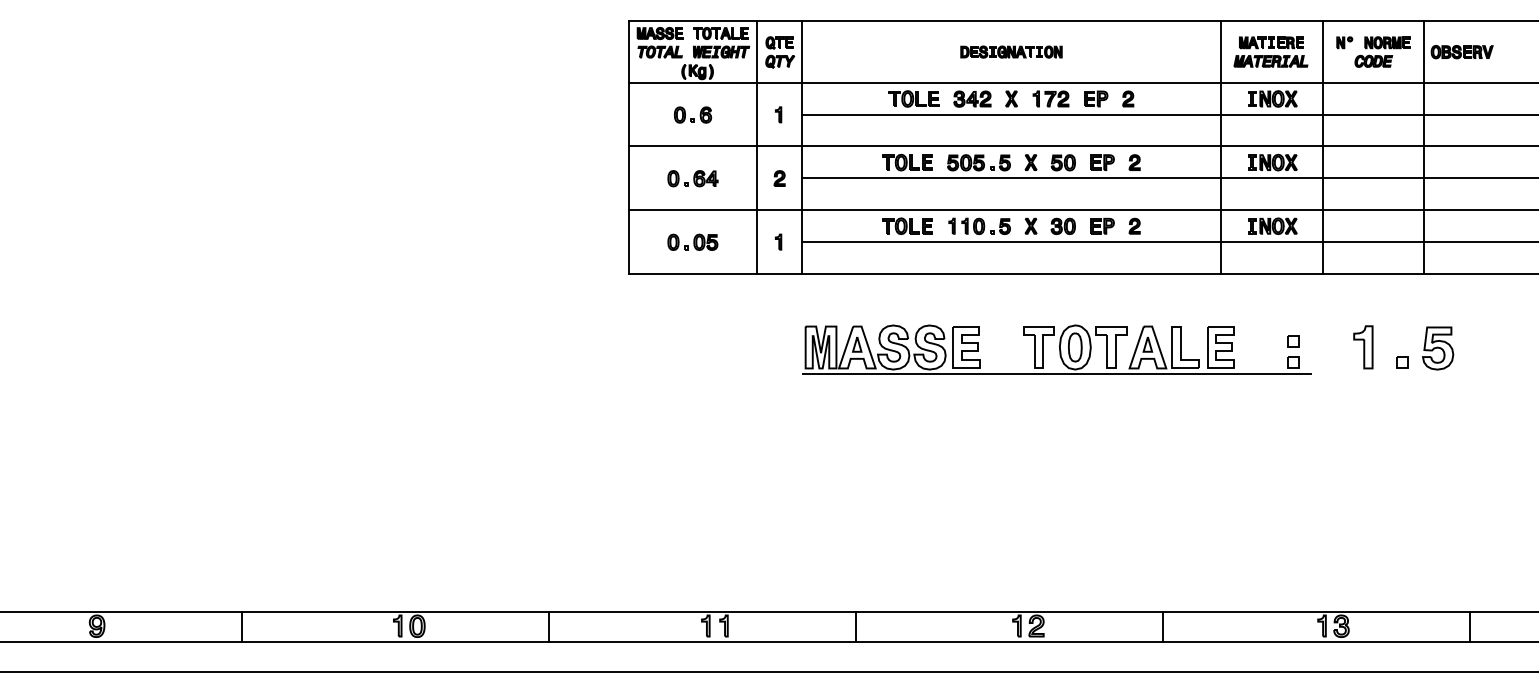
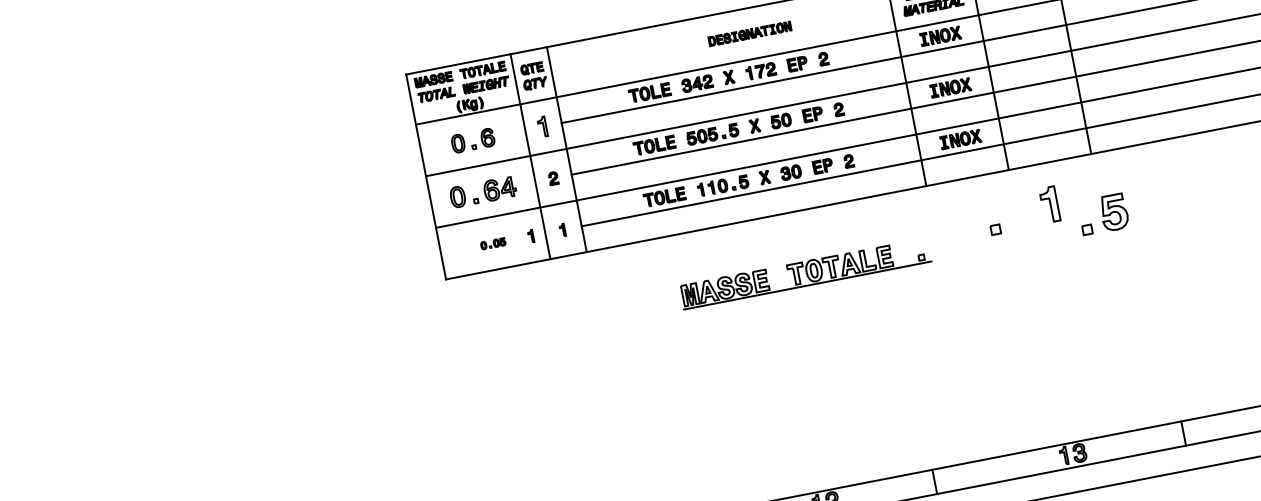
part: (1011, 51) -> (749, 33), moved
part: (693, 114) -> (473, 140), size x1.4
part: (778, 114) -> (542, 126), size x1.6
part: (692, 178) -> (482, 192), size x1.6
part: (692, 241) -> (492, 243), size x0.6
part: (739, 241) -> (530, 235), added
part: (1363, 347) -> (1049, 204), moved
part: (1056, 349) -> (804, 273), size x0.6

